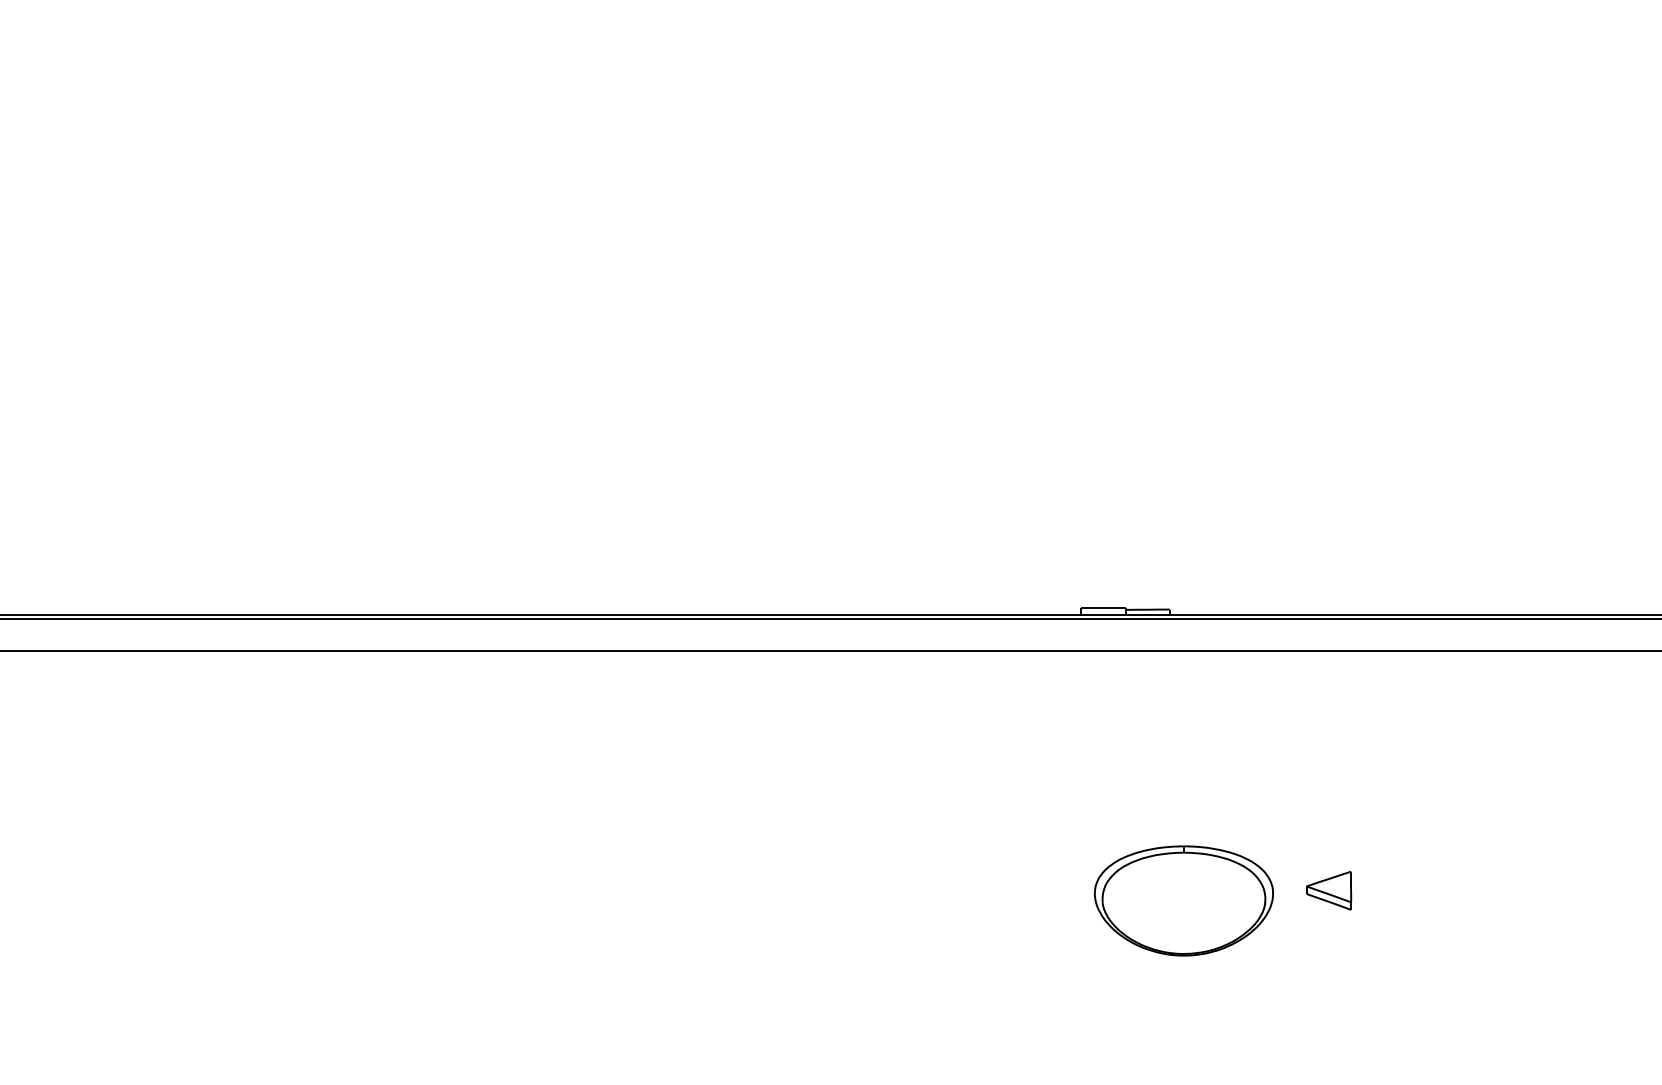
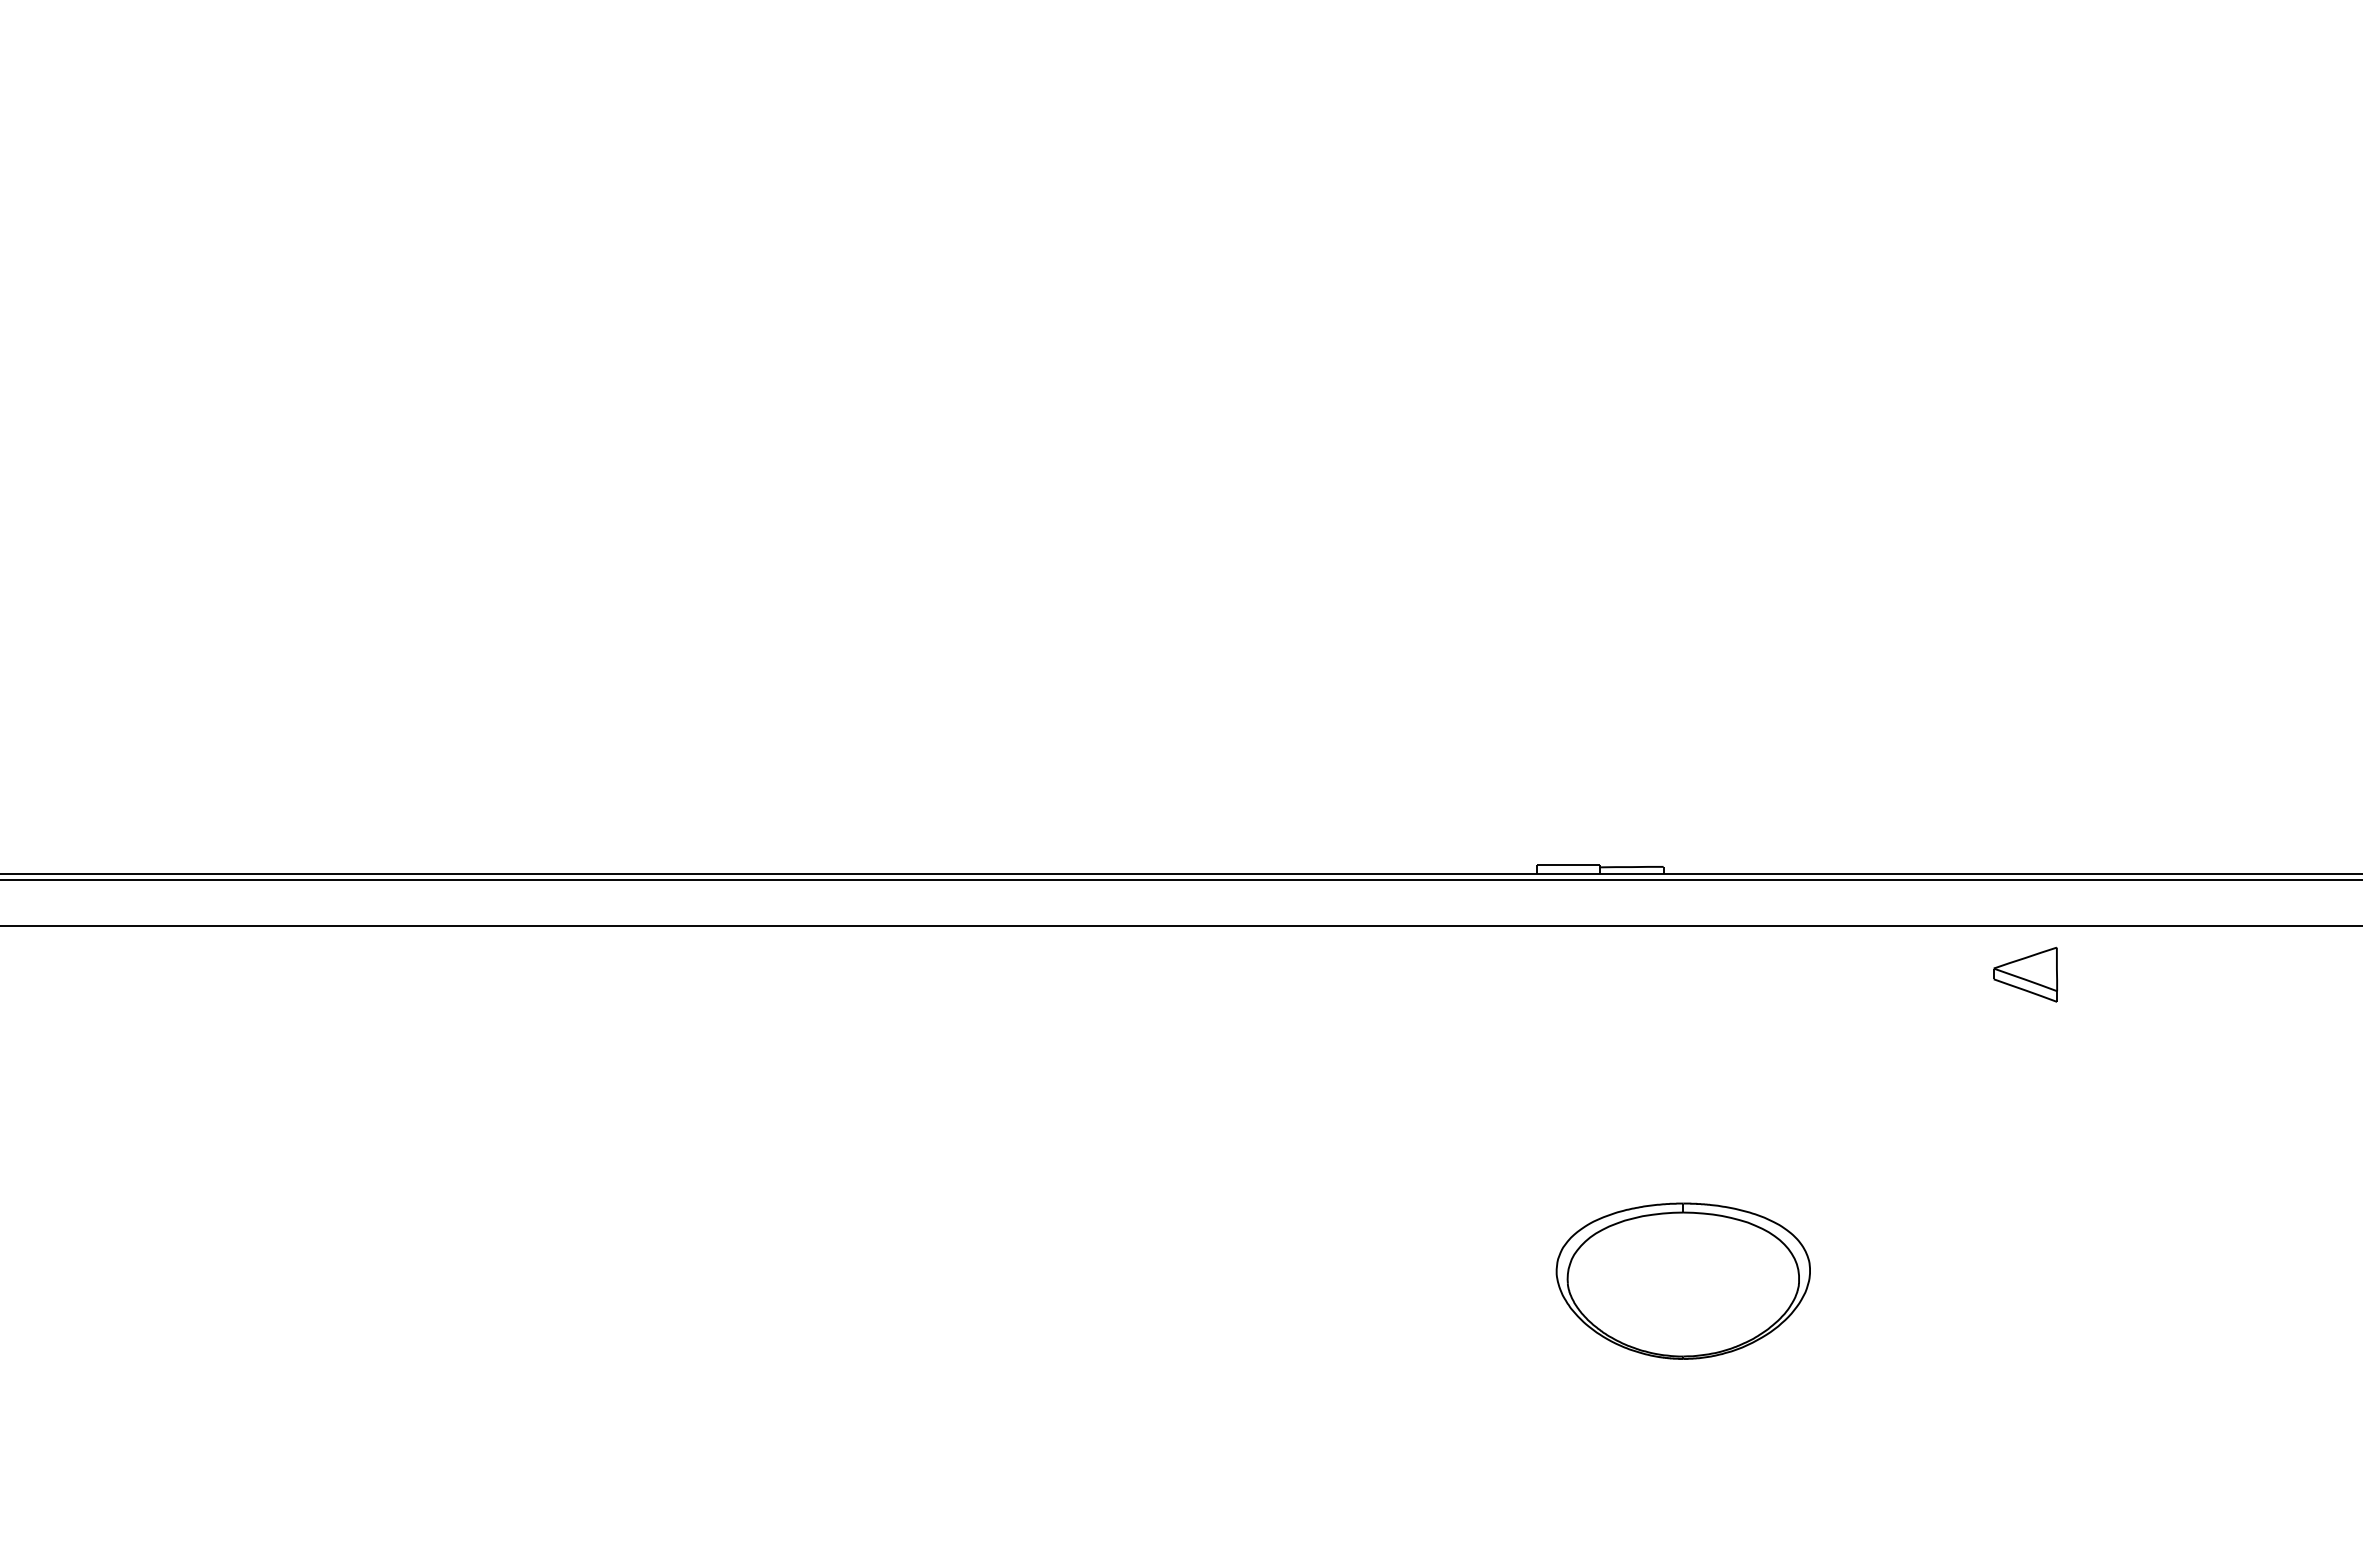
part: (1328, 890) -> (2025, 974), moved

